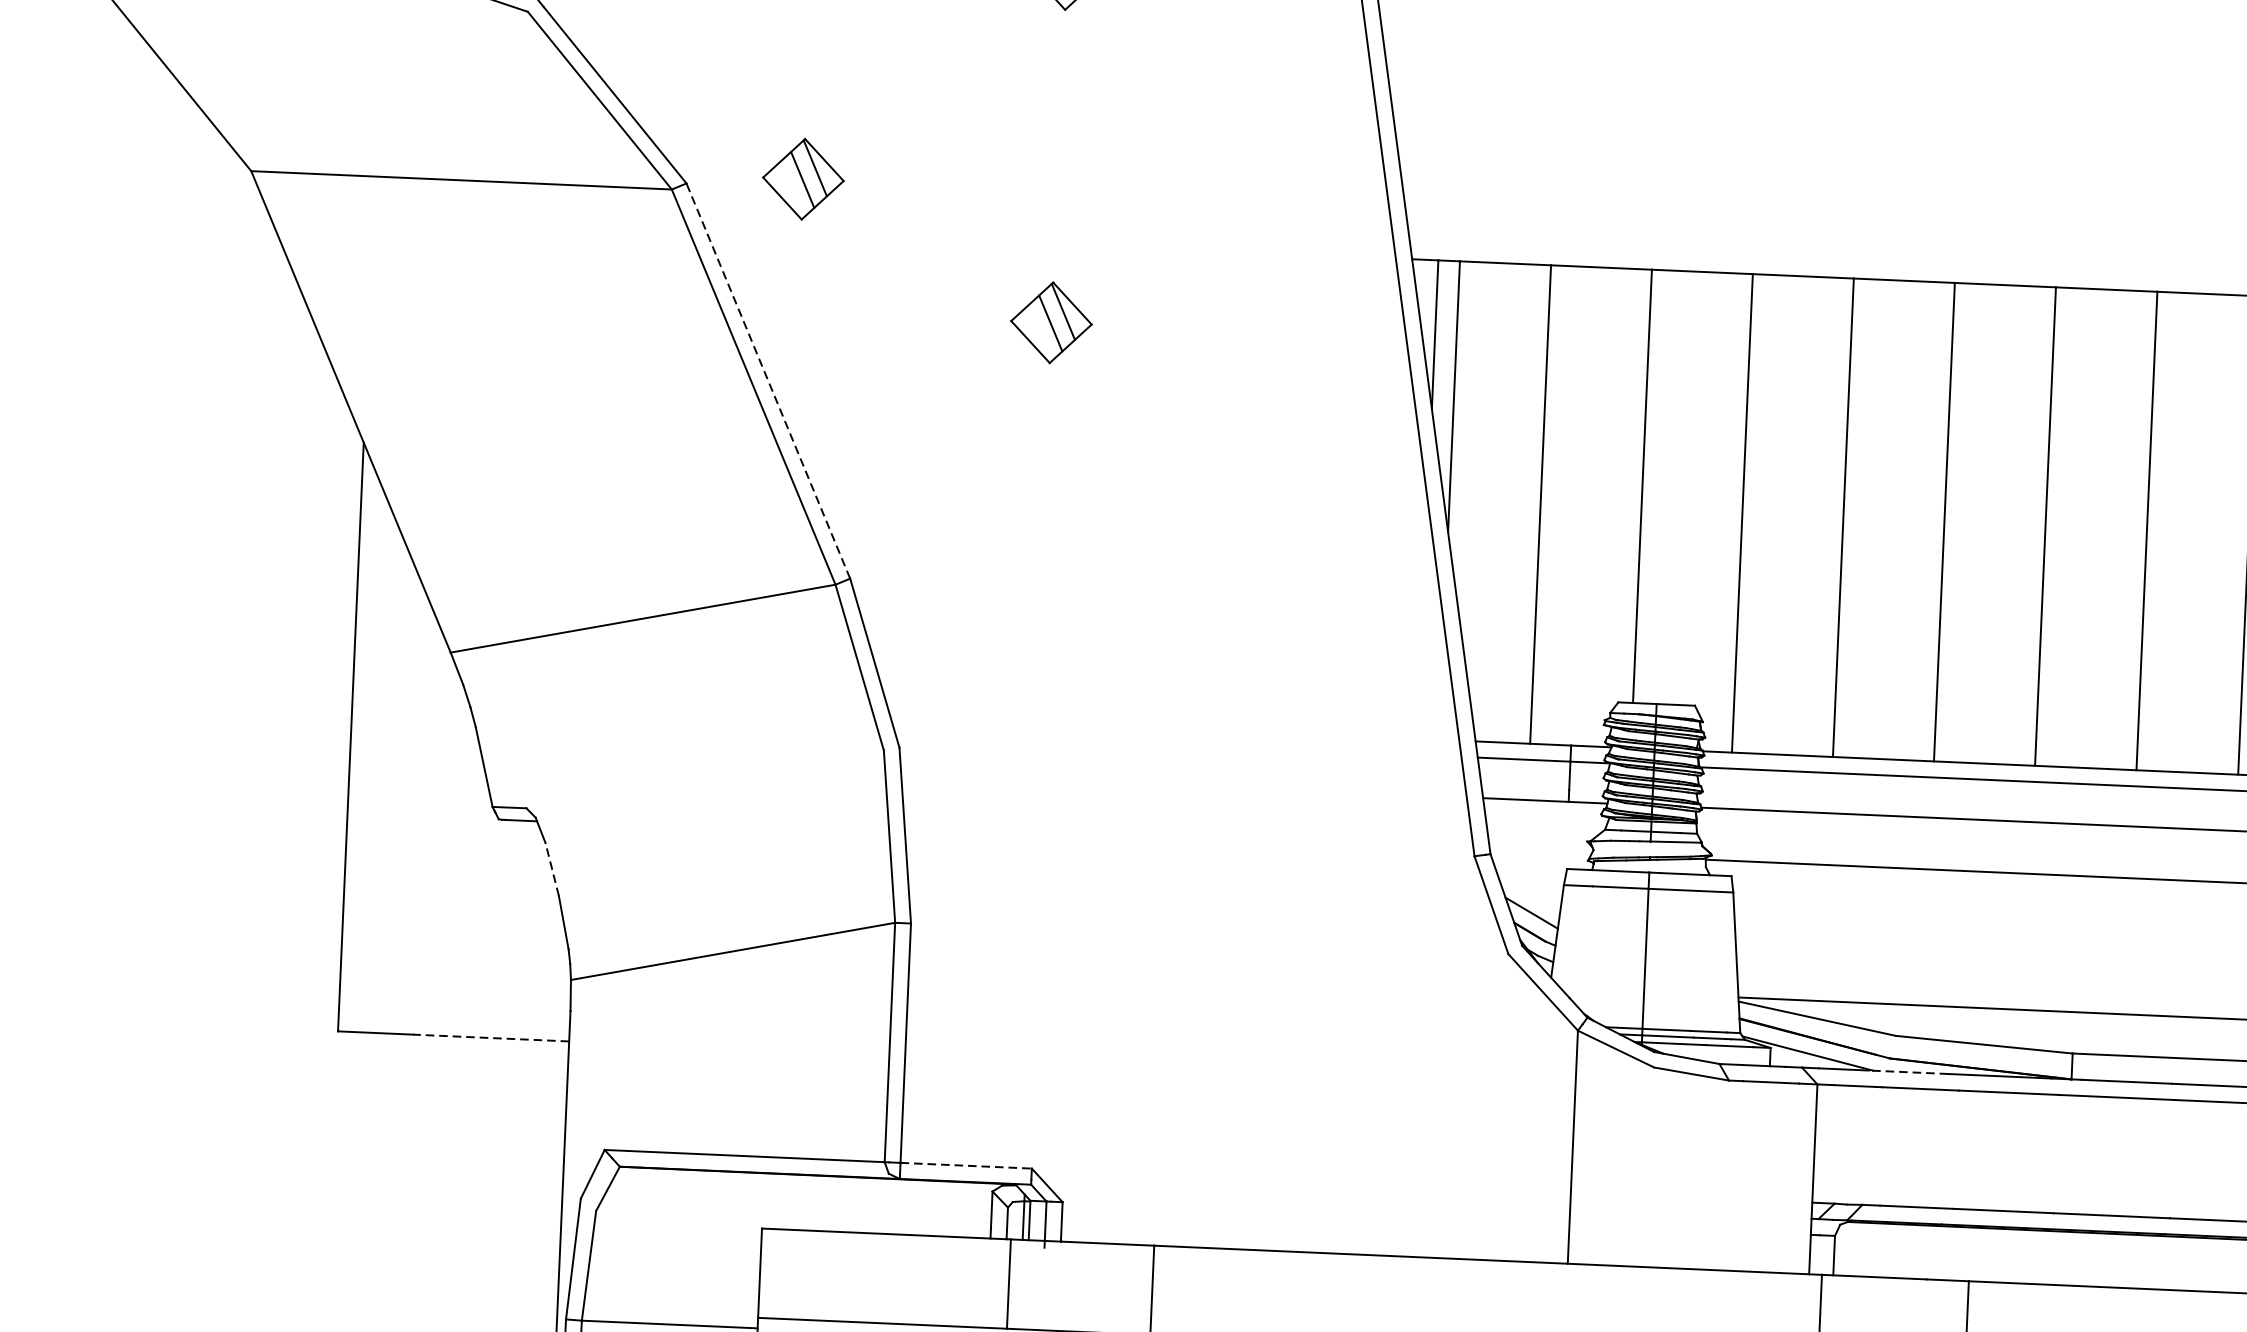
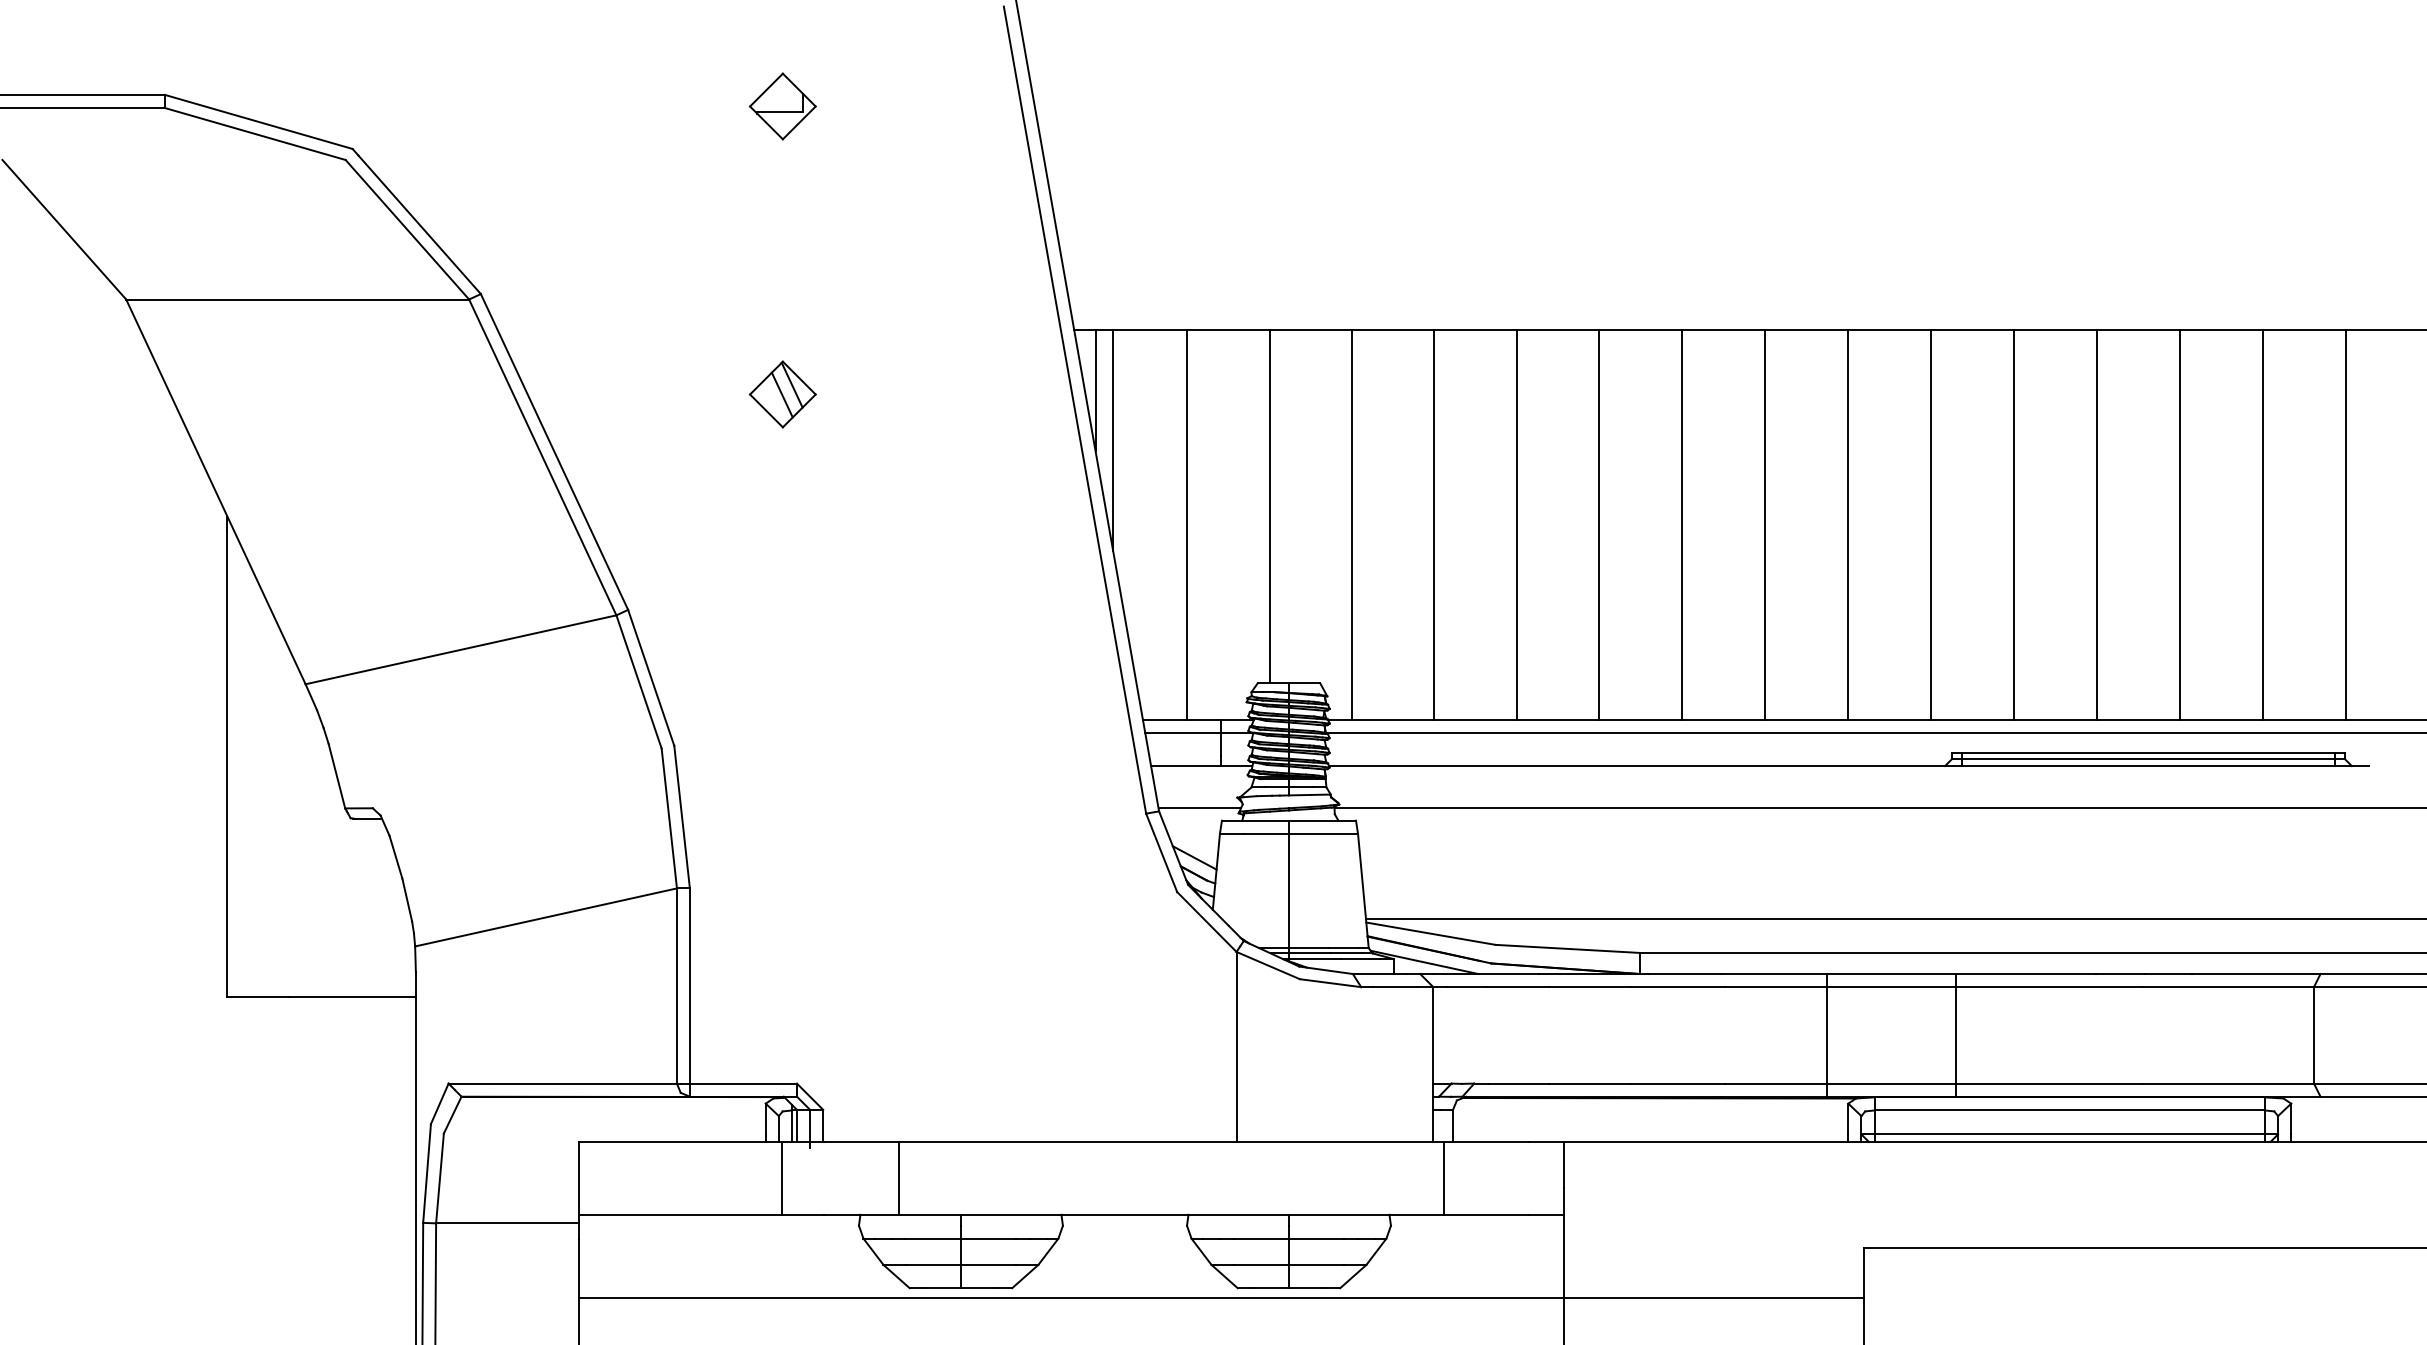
part: (802, 179) -> (575, 286), removed
line: (768, 380) -> (554, 451), dashed -> solid
line: (1540, 852) -> (1199, 808), added
line: (551, 868) -> (395, 856), dashed -> solid
line: (491, 1038) -> (352, 996), dashed -> solid
line: (1907, 1072) -> (1506, 974), dashed -> solid
line: (966, 1165) -> (743, 1083), dashed -> solid

